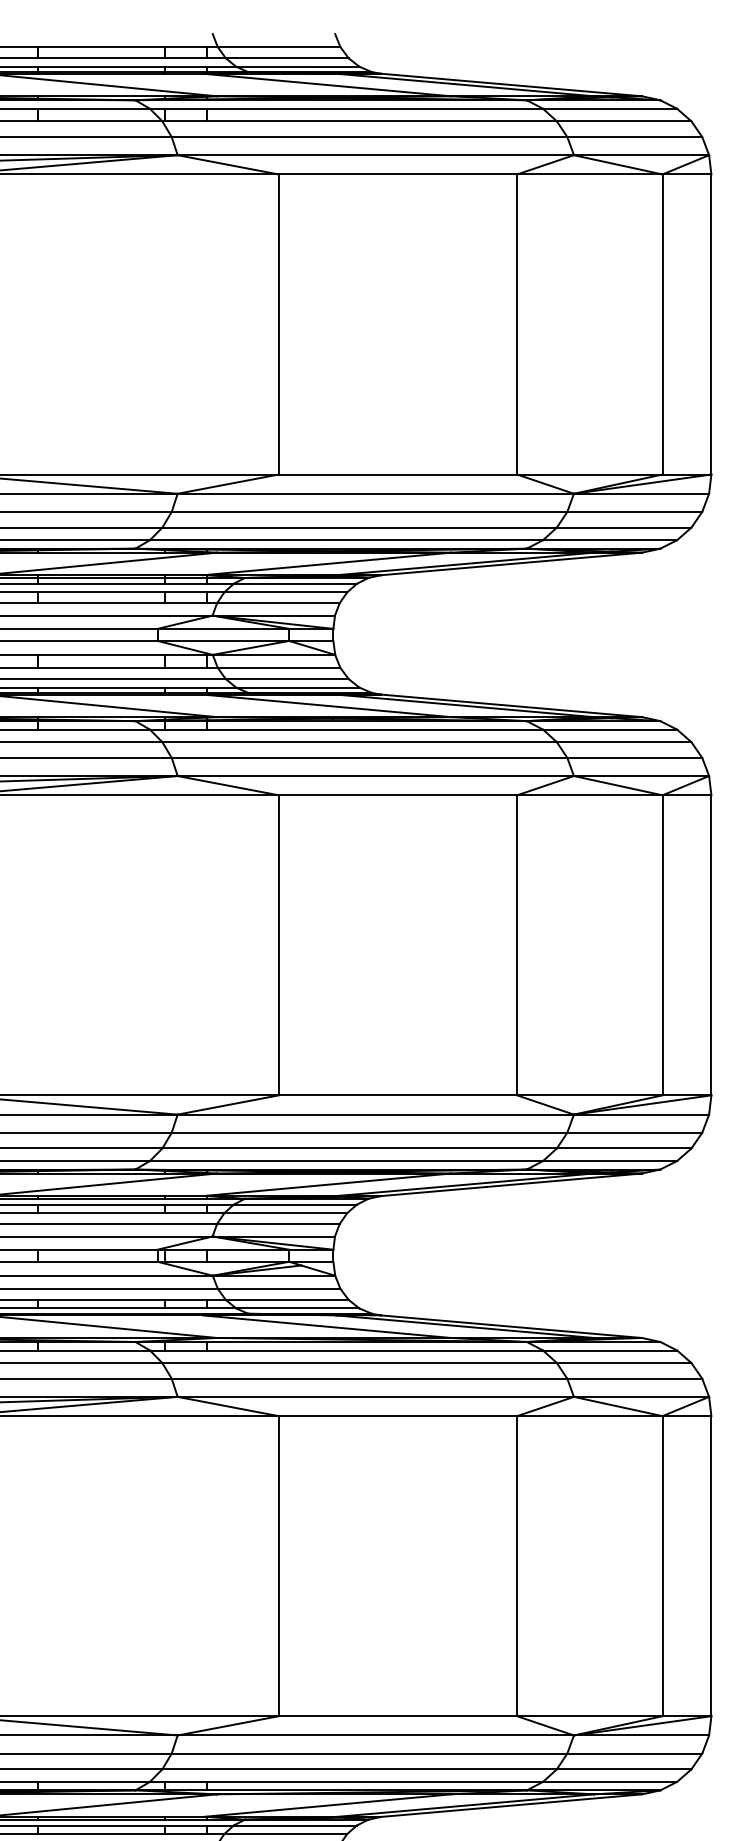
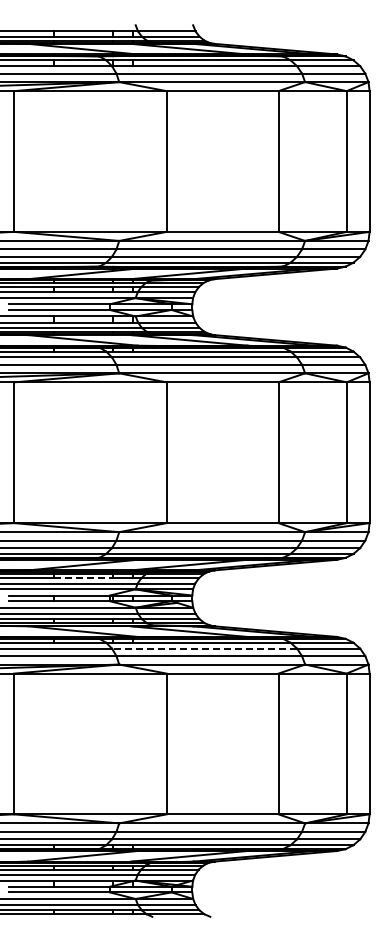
line: (101, 1213) -> (83, 578), solid -> dashed
line: (359, 1362) -> (204, 648), solid -> dashed

